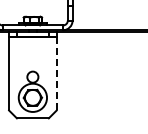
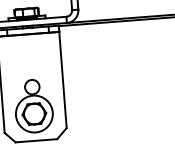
line: (56, 73) -> (62, 80), dashed -> solid

